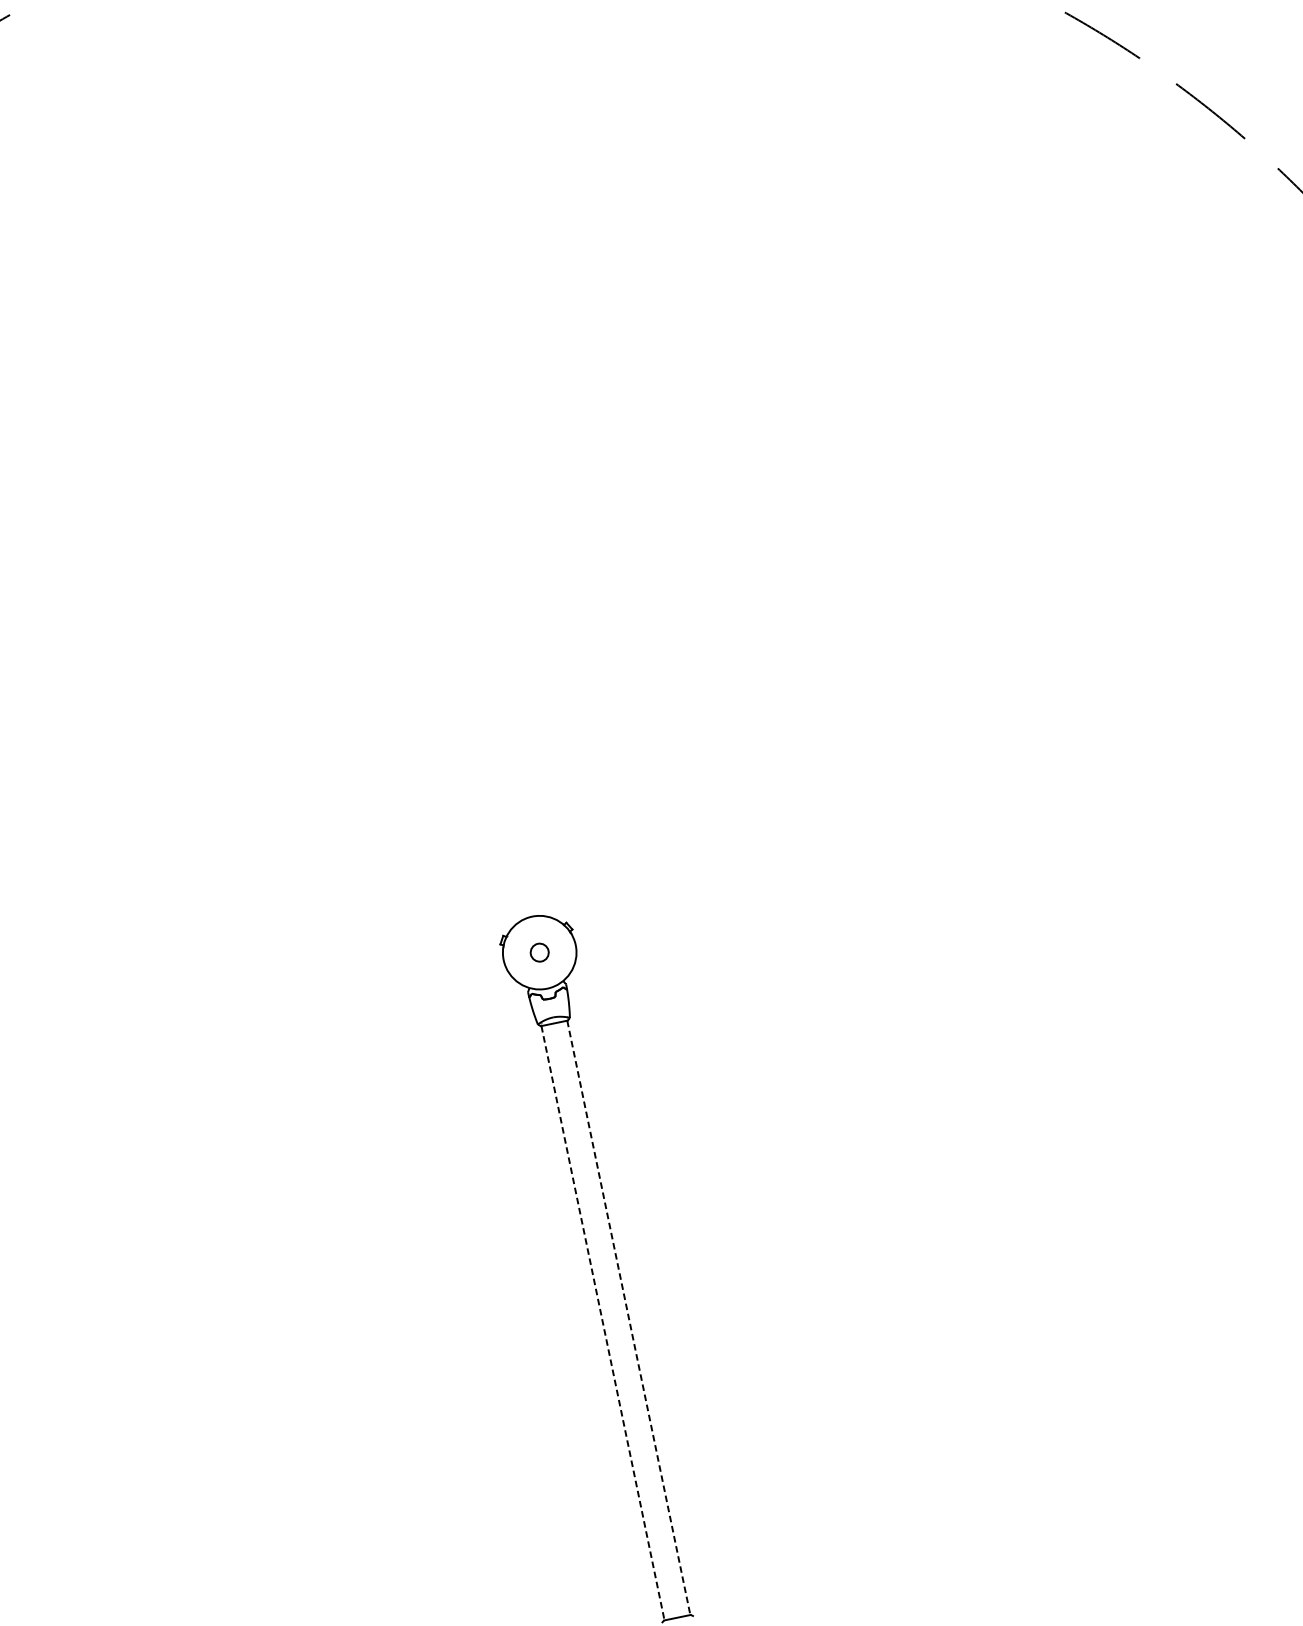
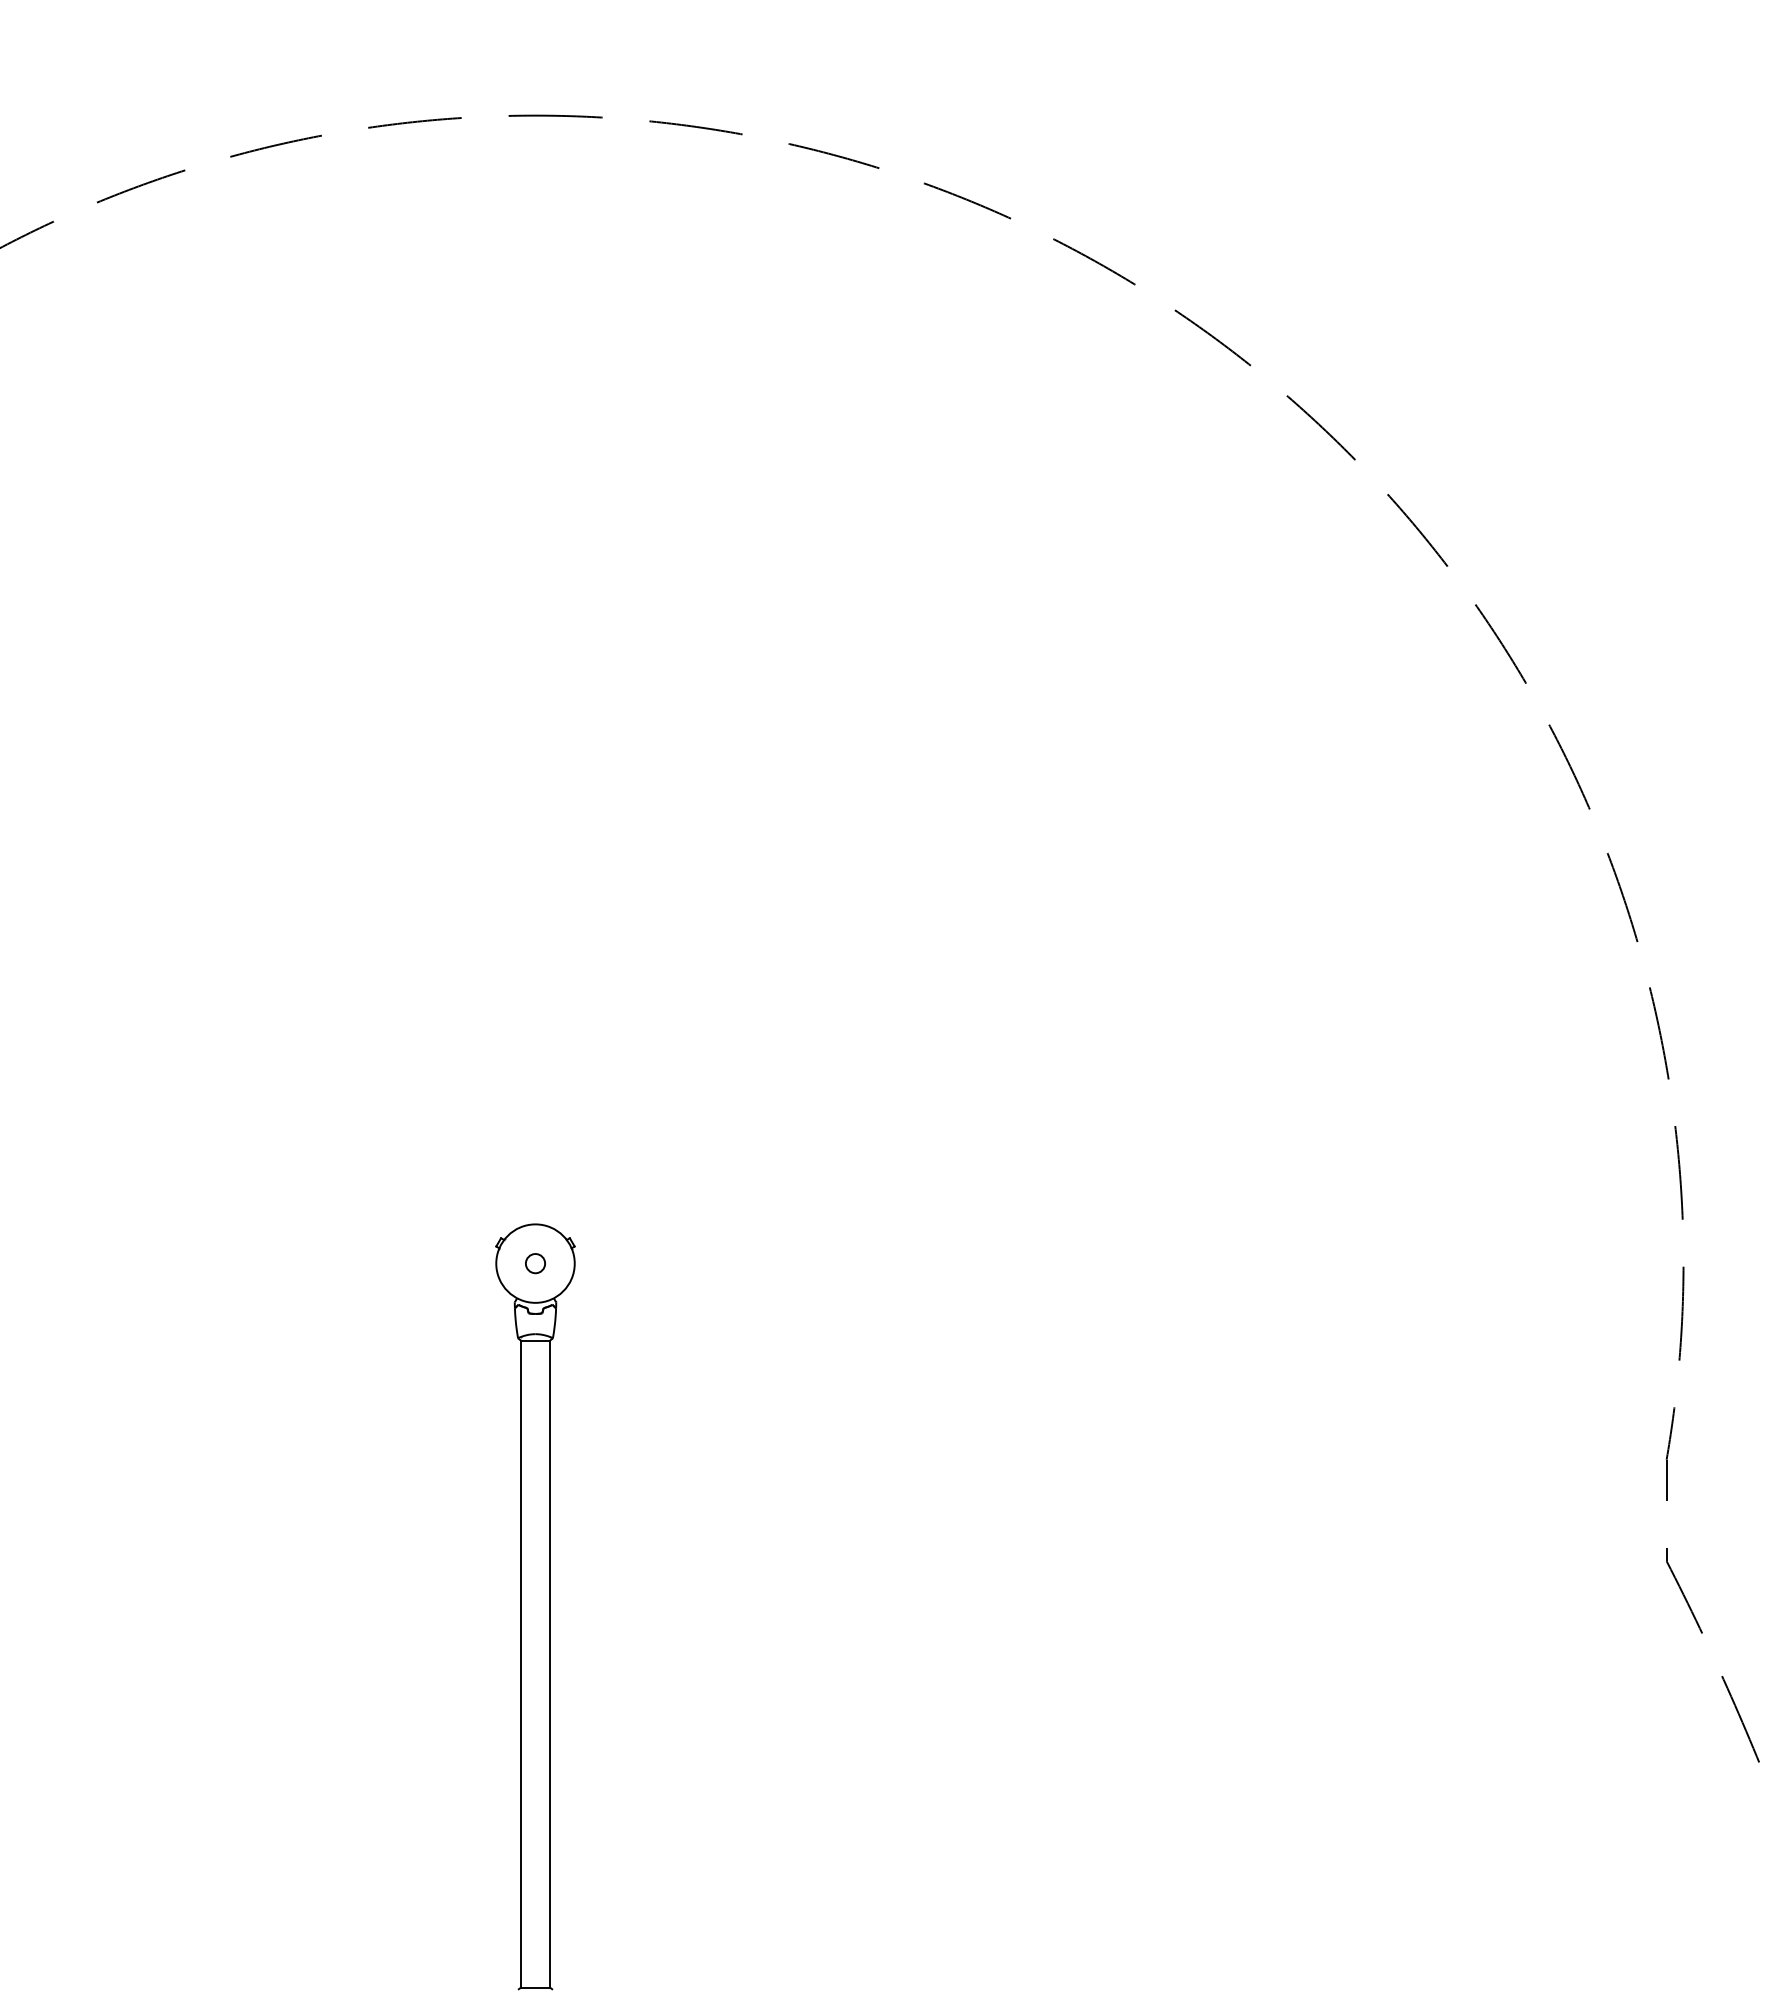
line: (628, 1318) -> (549, 1664), dashed -> solid
line: (603, 1323) -> (521, 1664), dashed -> solid

